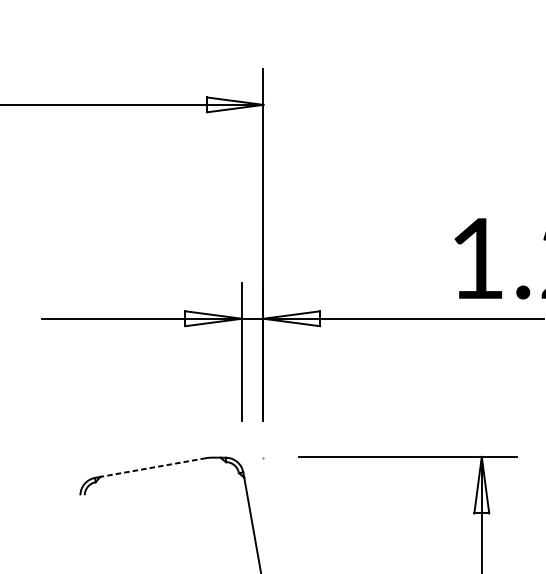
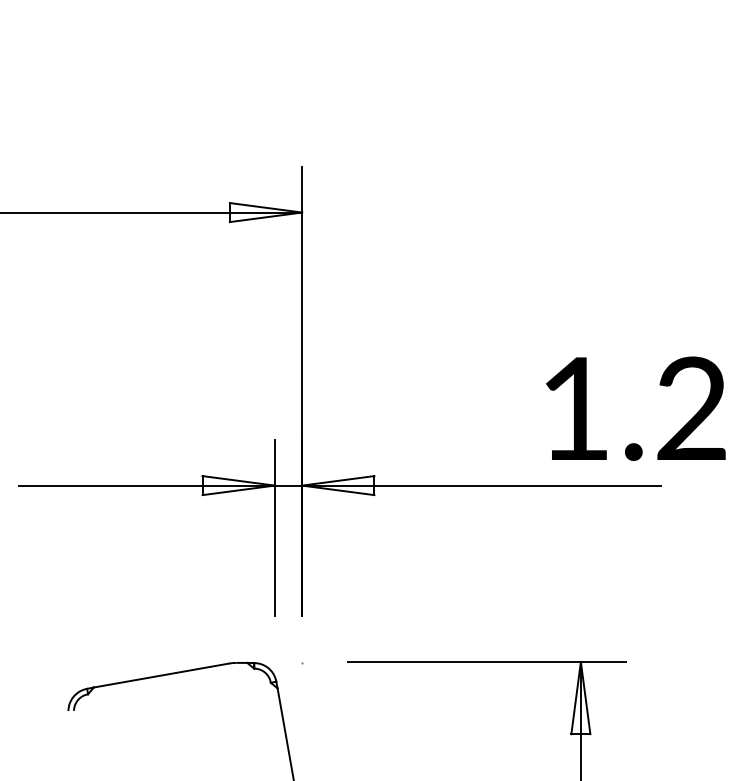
line: (153, 467) -> (161, 675), dashed -> solid

